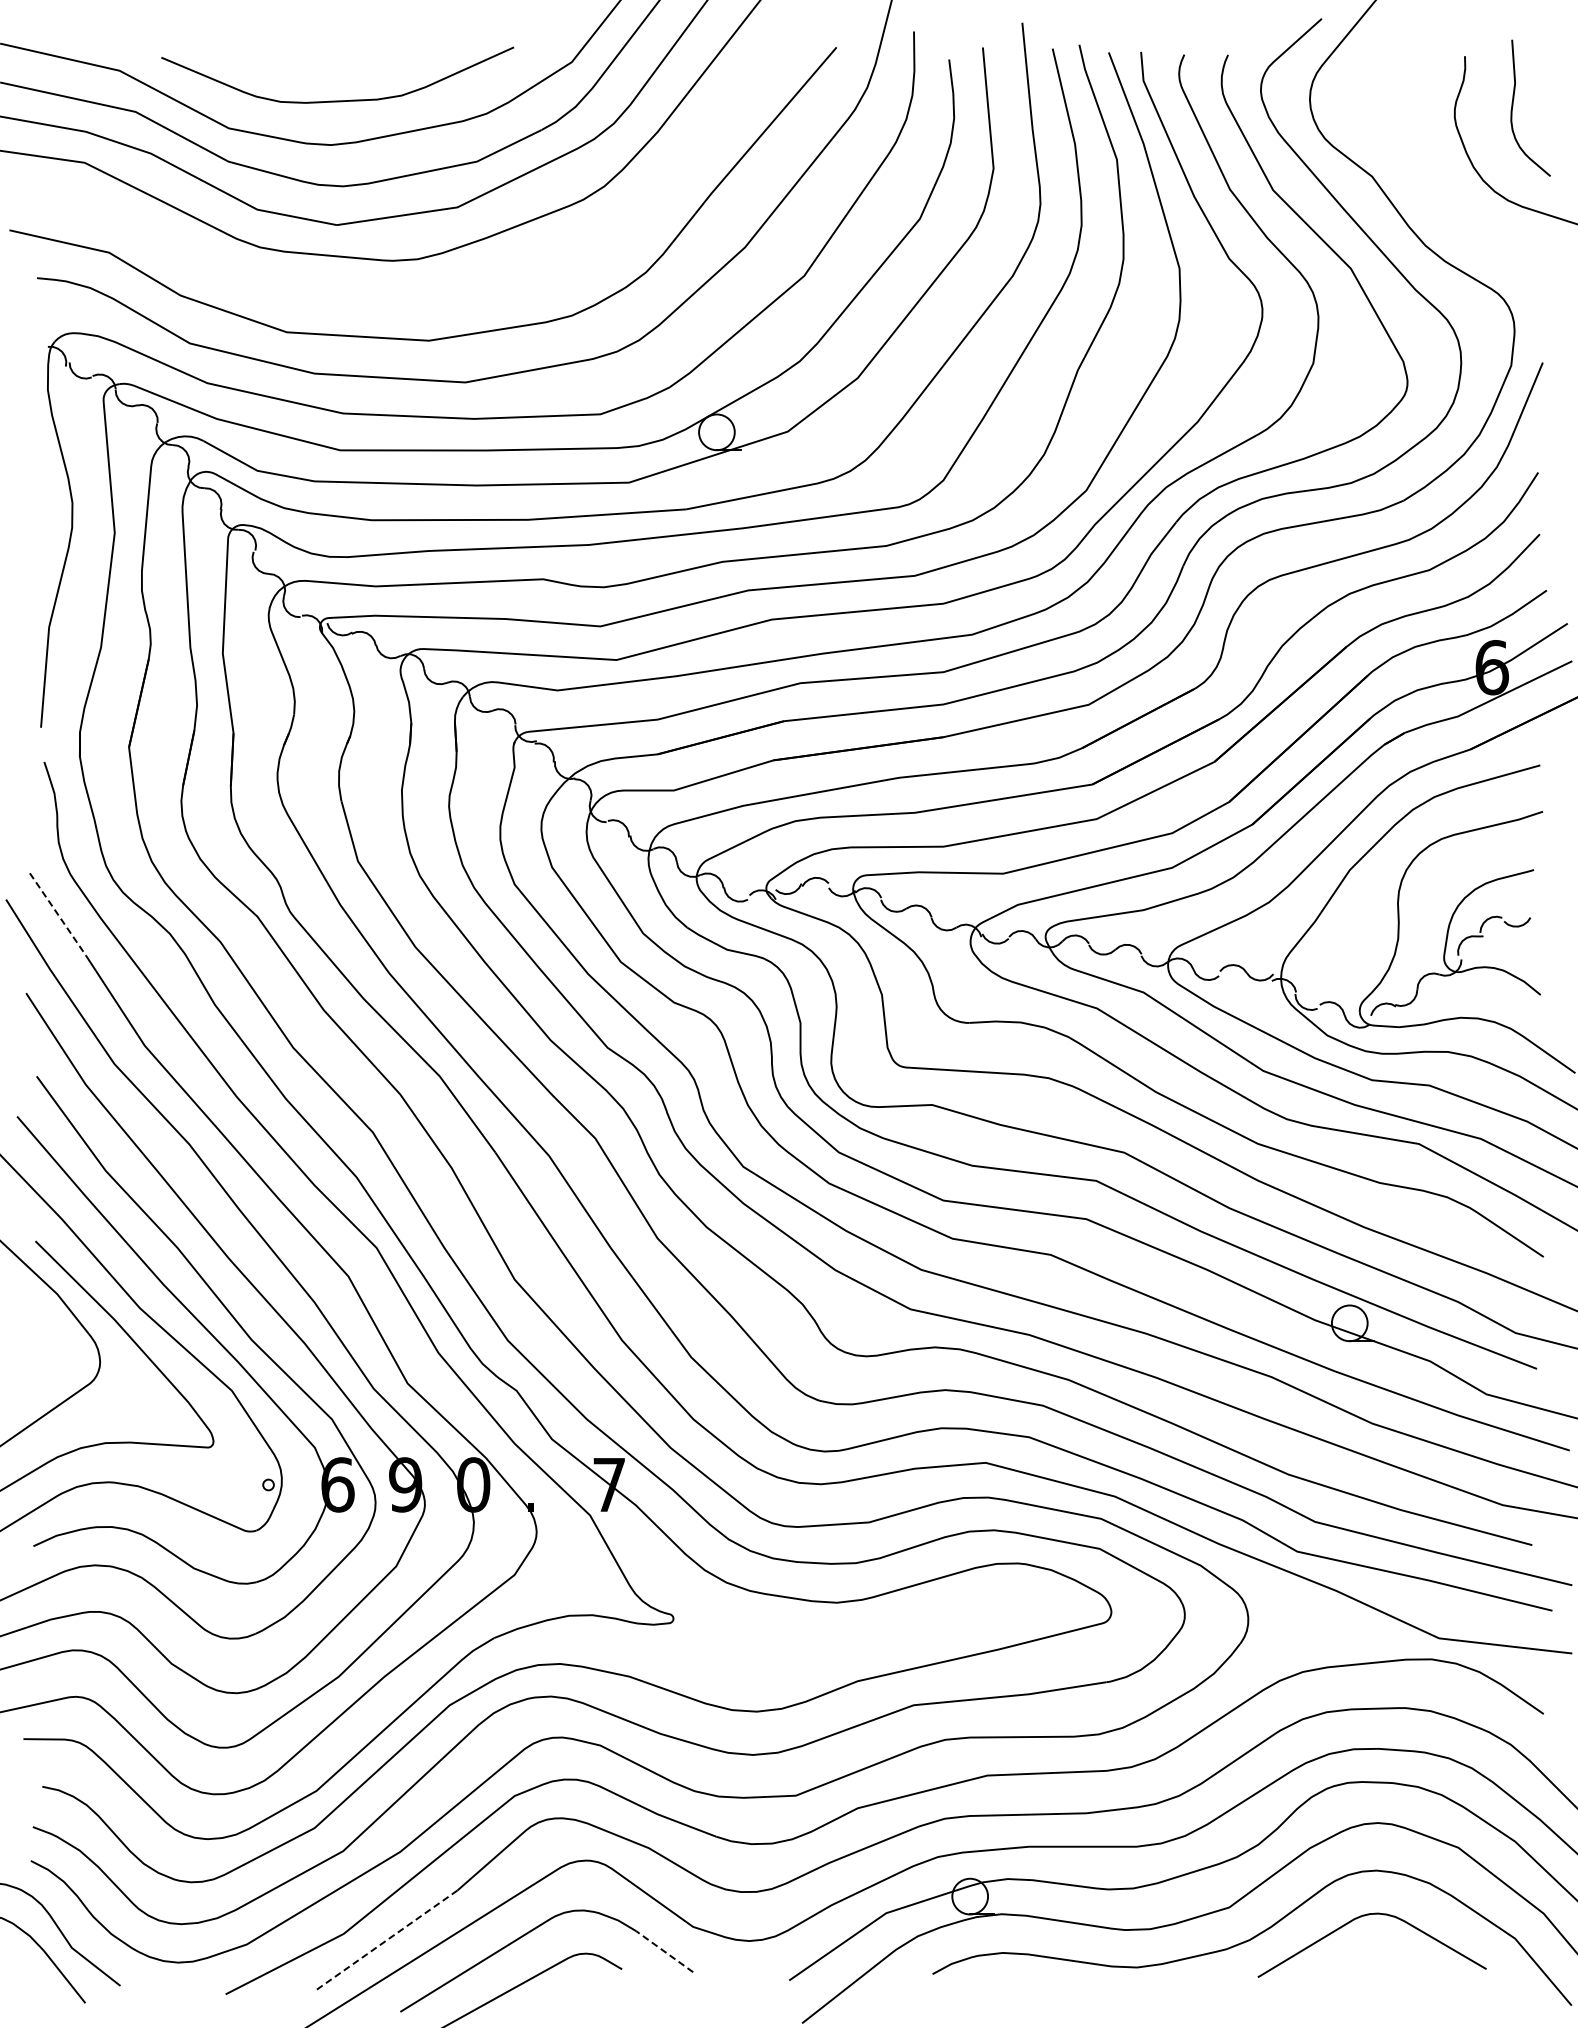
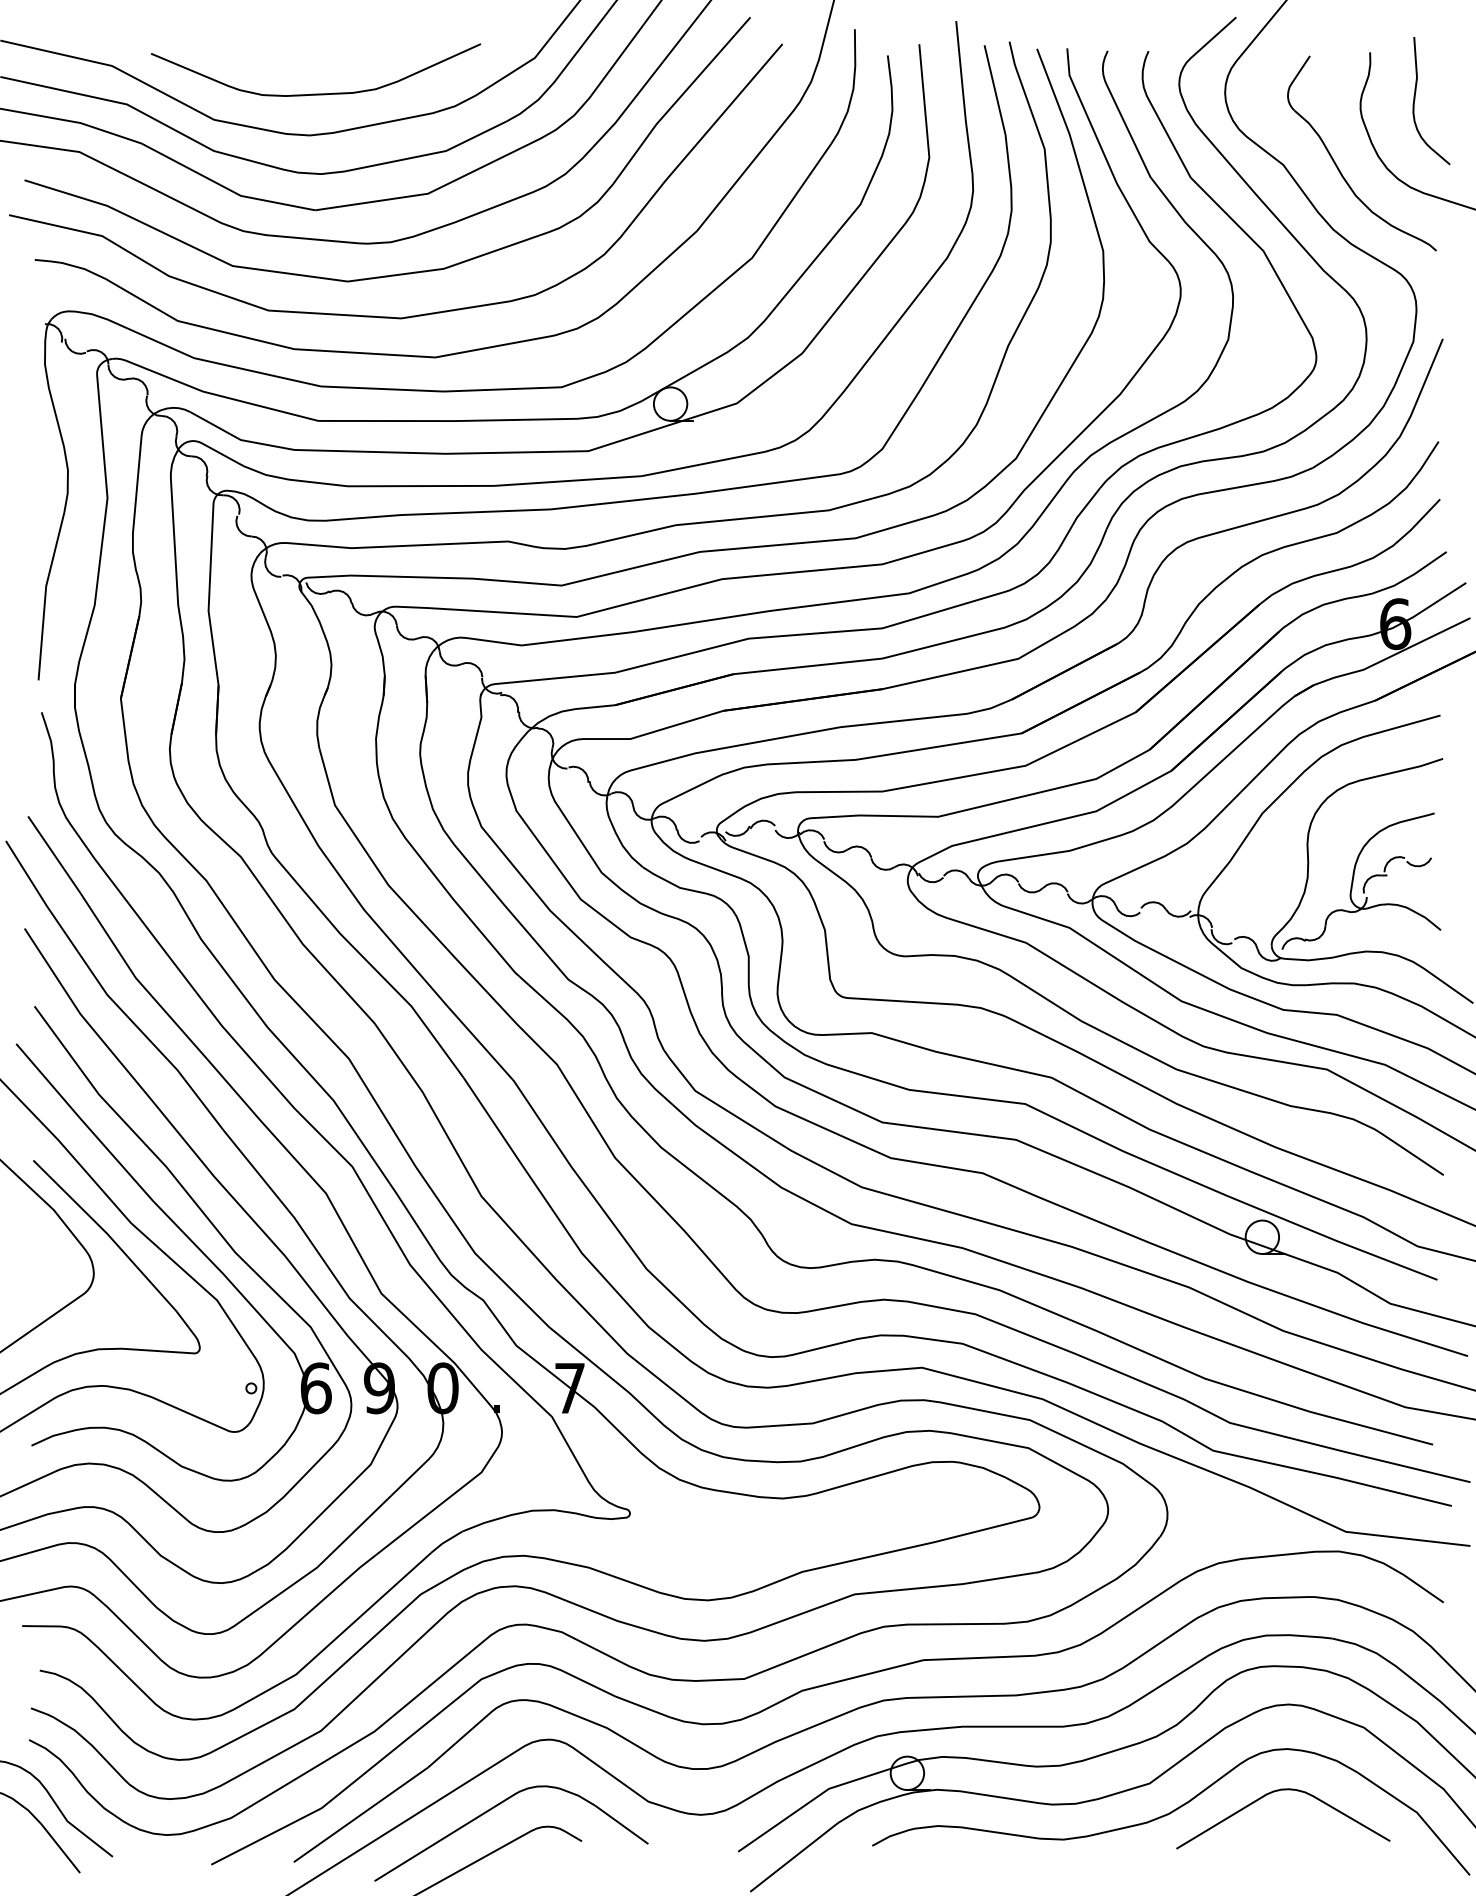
part: (1430, 177) -> (1337, 165), added
curve: (428, 292) -> (400, 273), added
line: (57, 914) -> (53, 854), dashed -> solid
line: (385, 1941) -> (360, 1815), dashed -> solid
line: (664, 1951) -> (621, 1824), dashed -> solid

